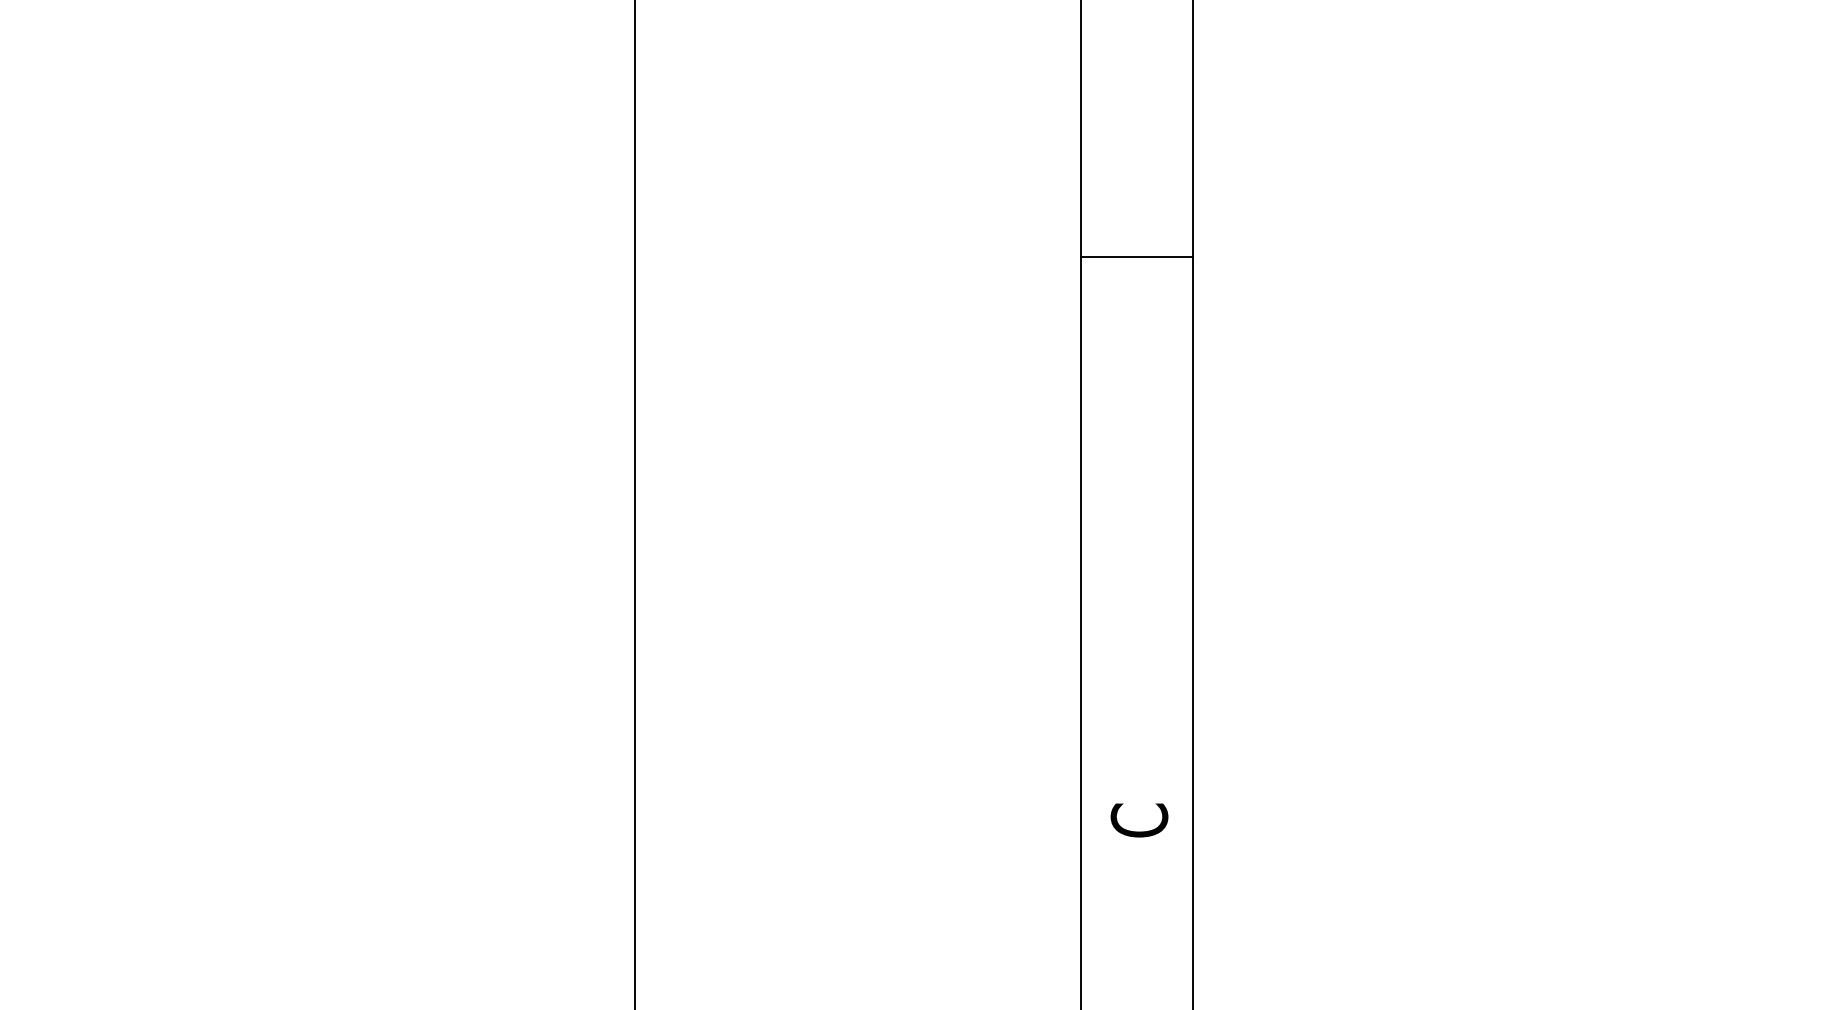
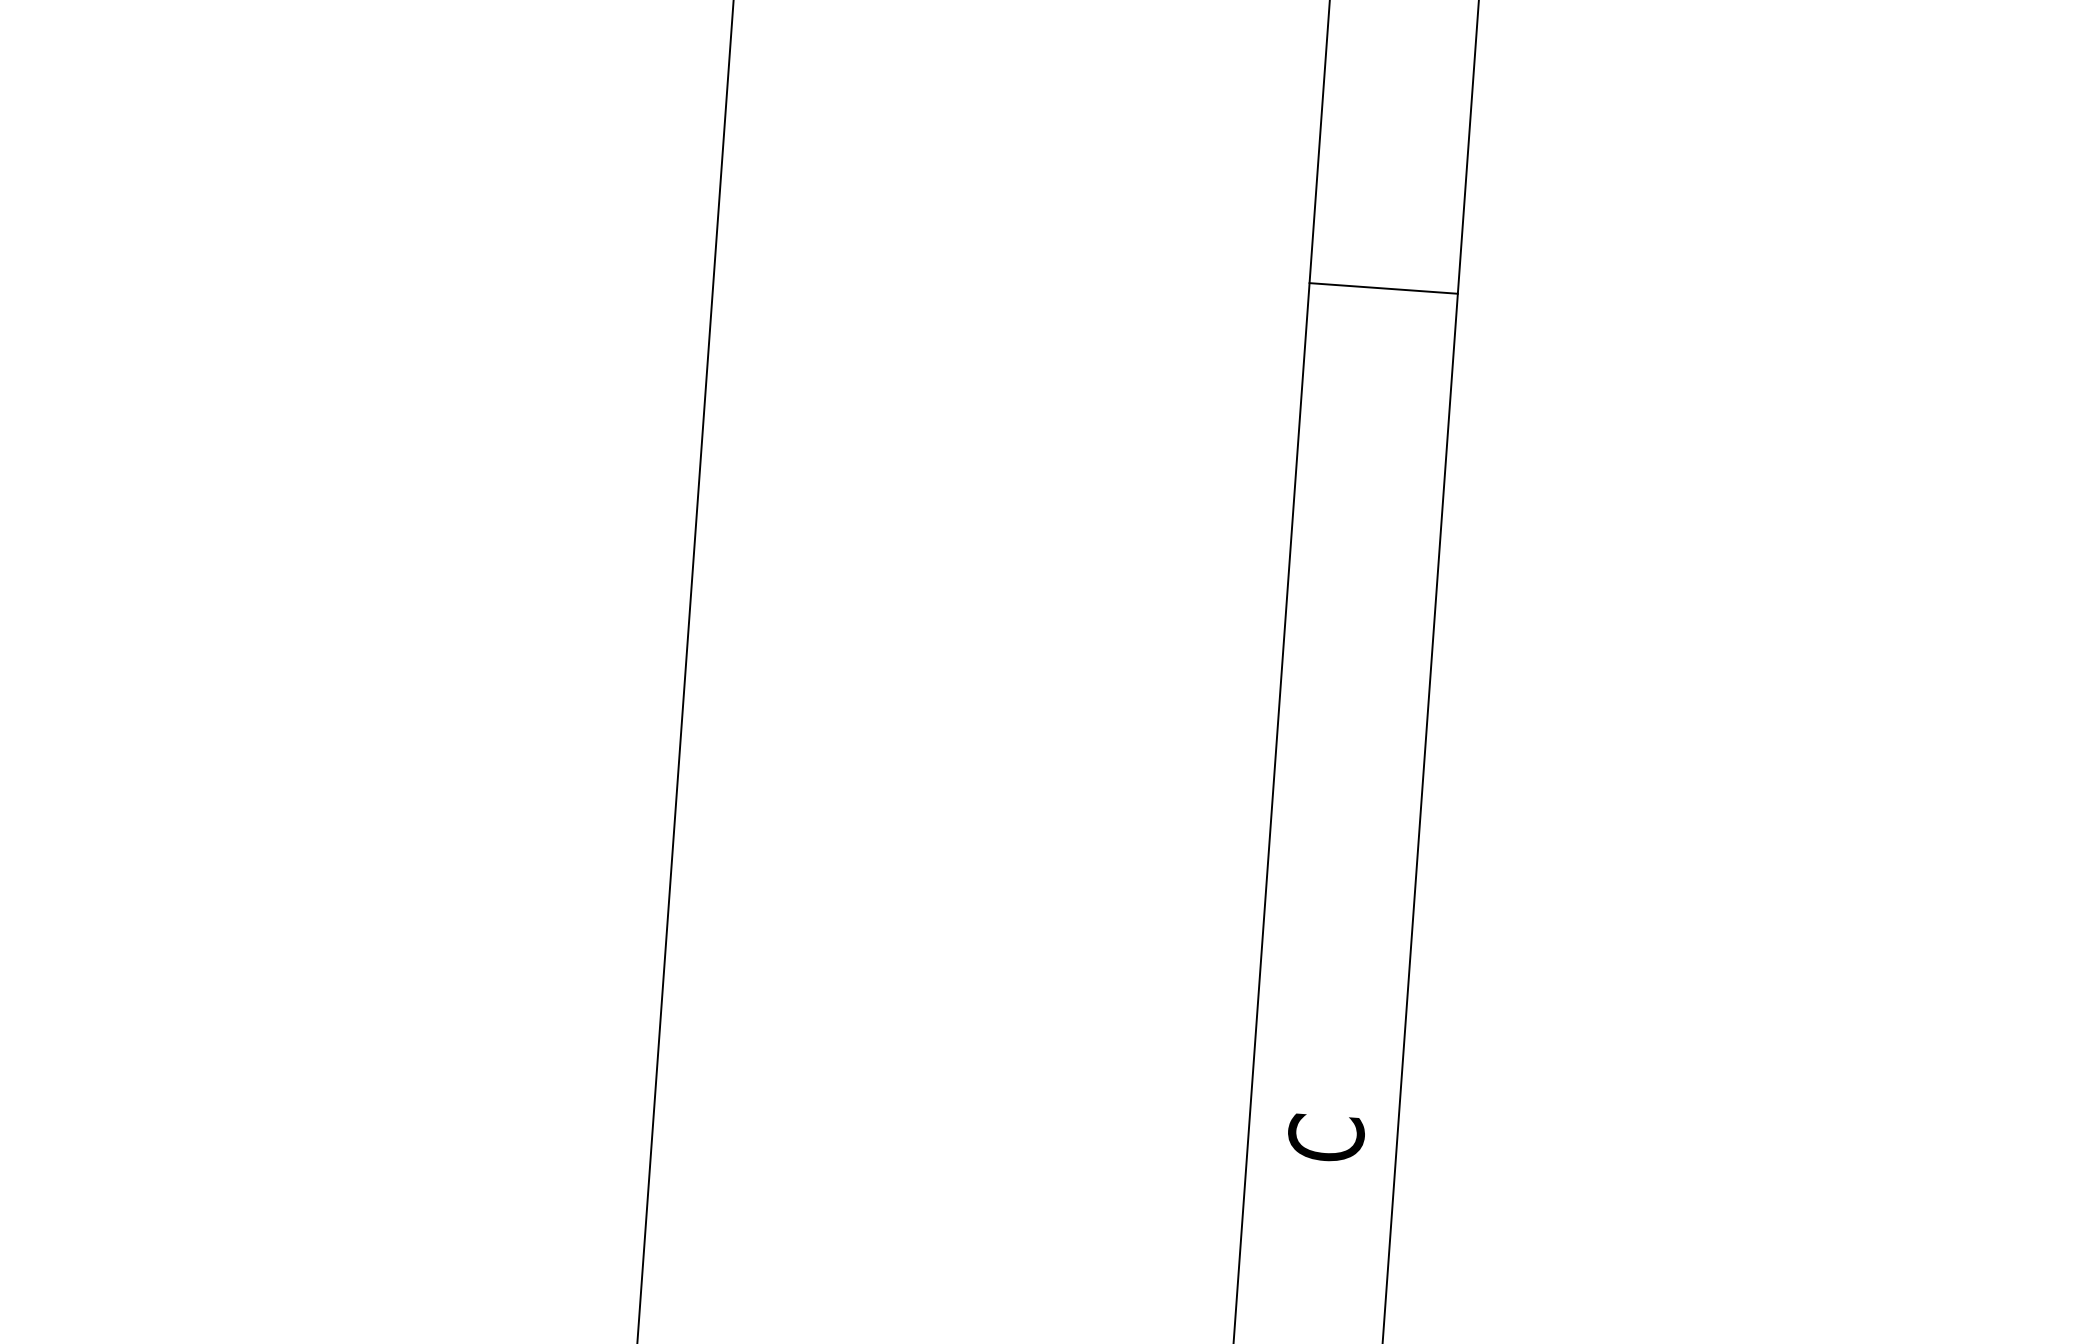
line: (1136, 256) -> (1383, 288), moved
text: (1139, 820) -> (1326, 1138), moved

